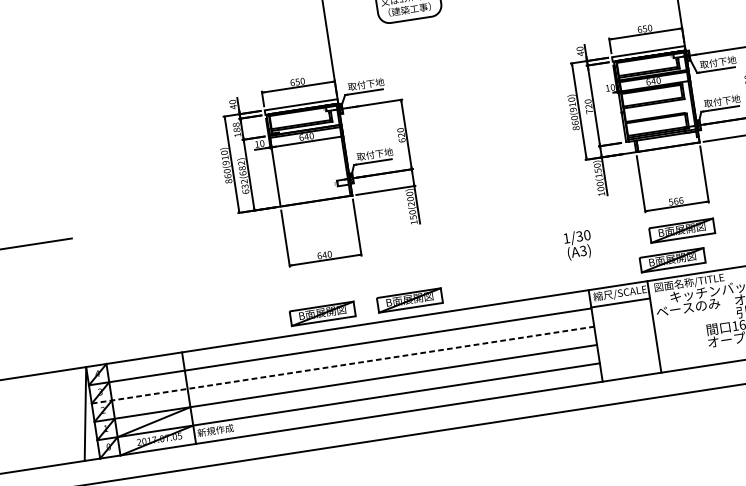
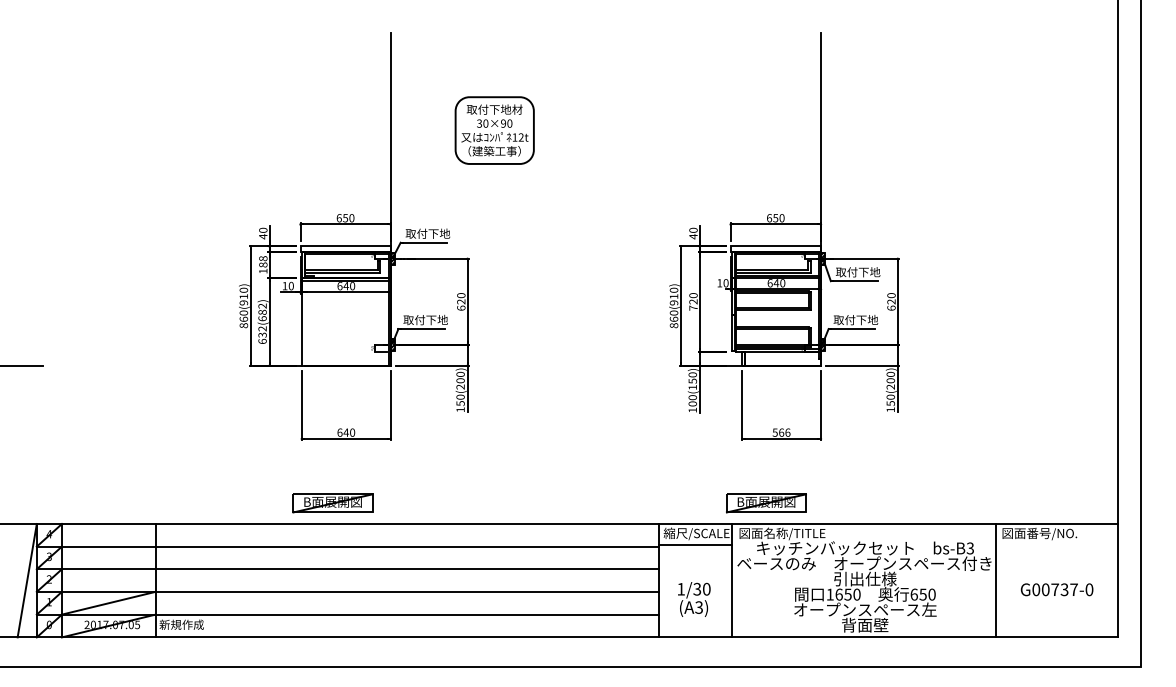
part: (682, 230) -> (783, 469), removed
text: (578, 245) -> (694, 599), moved
part: (409, 300) -> (440, 503), removed
line: (343, 365) -> (348, 569), dashed -> solid

